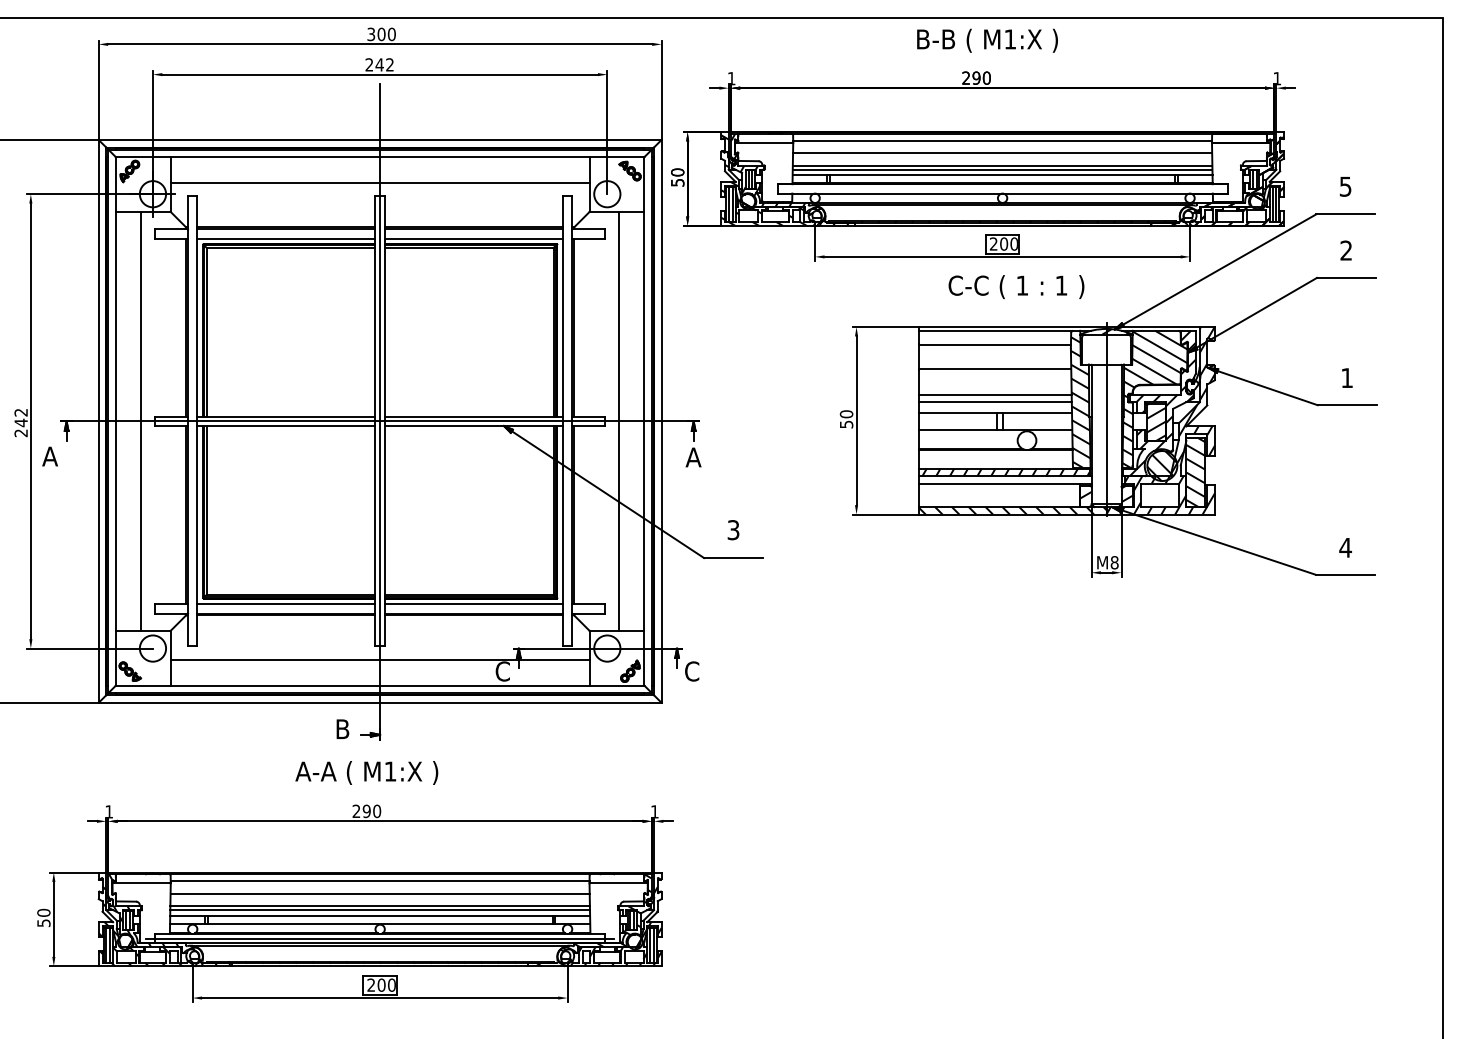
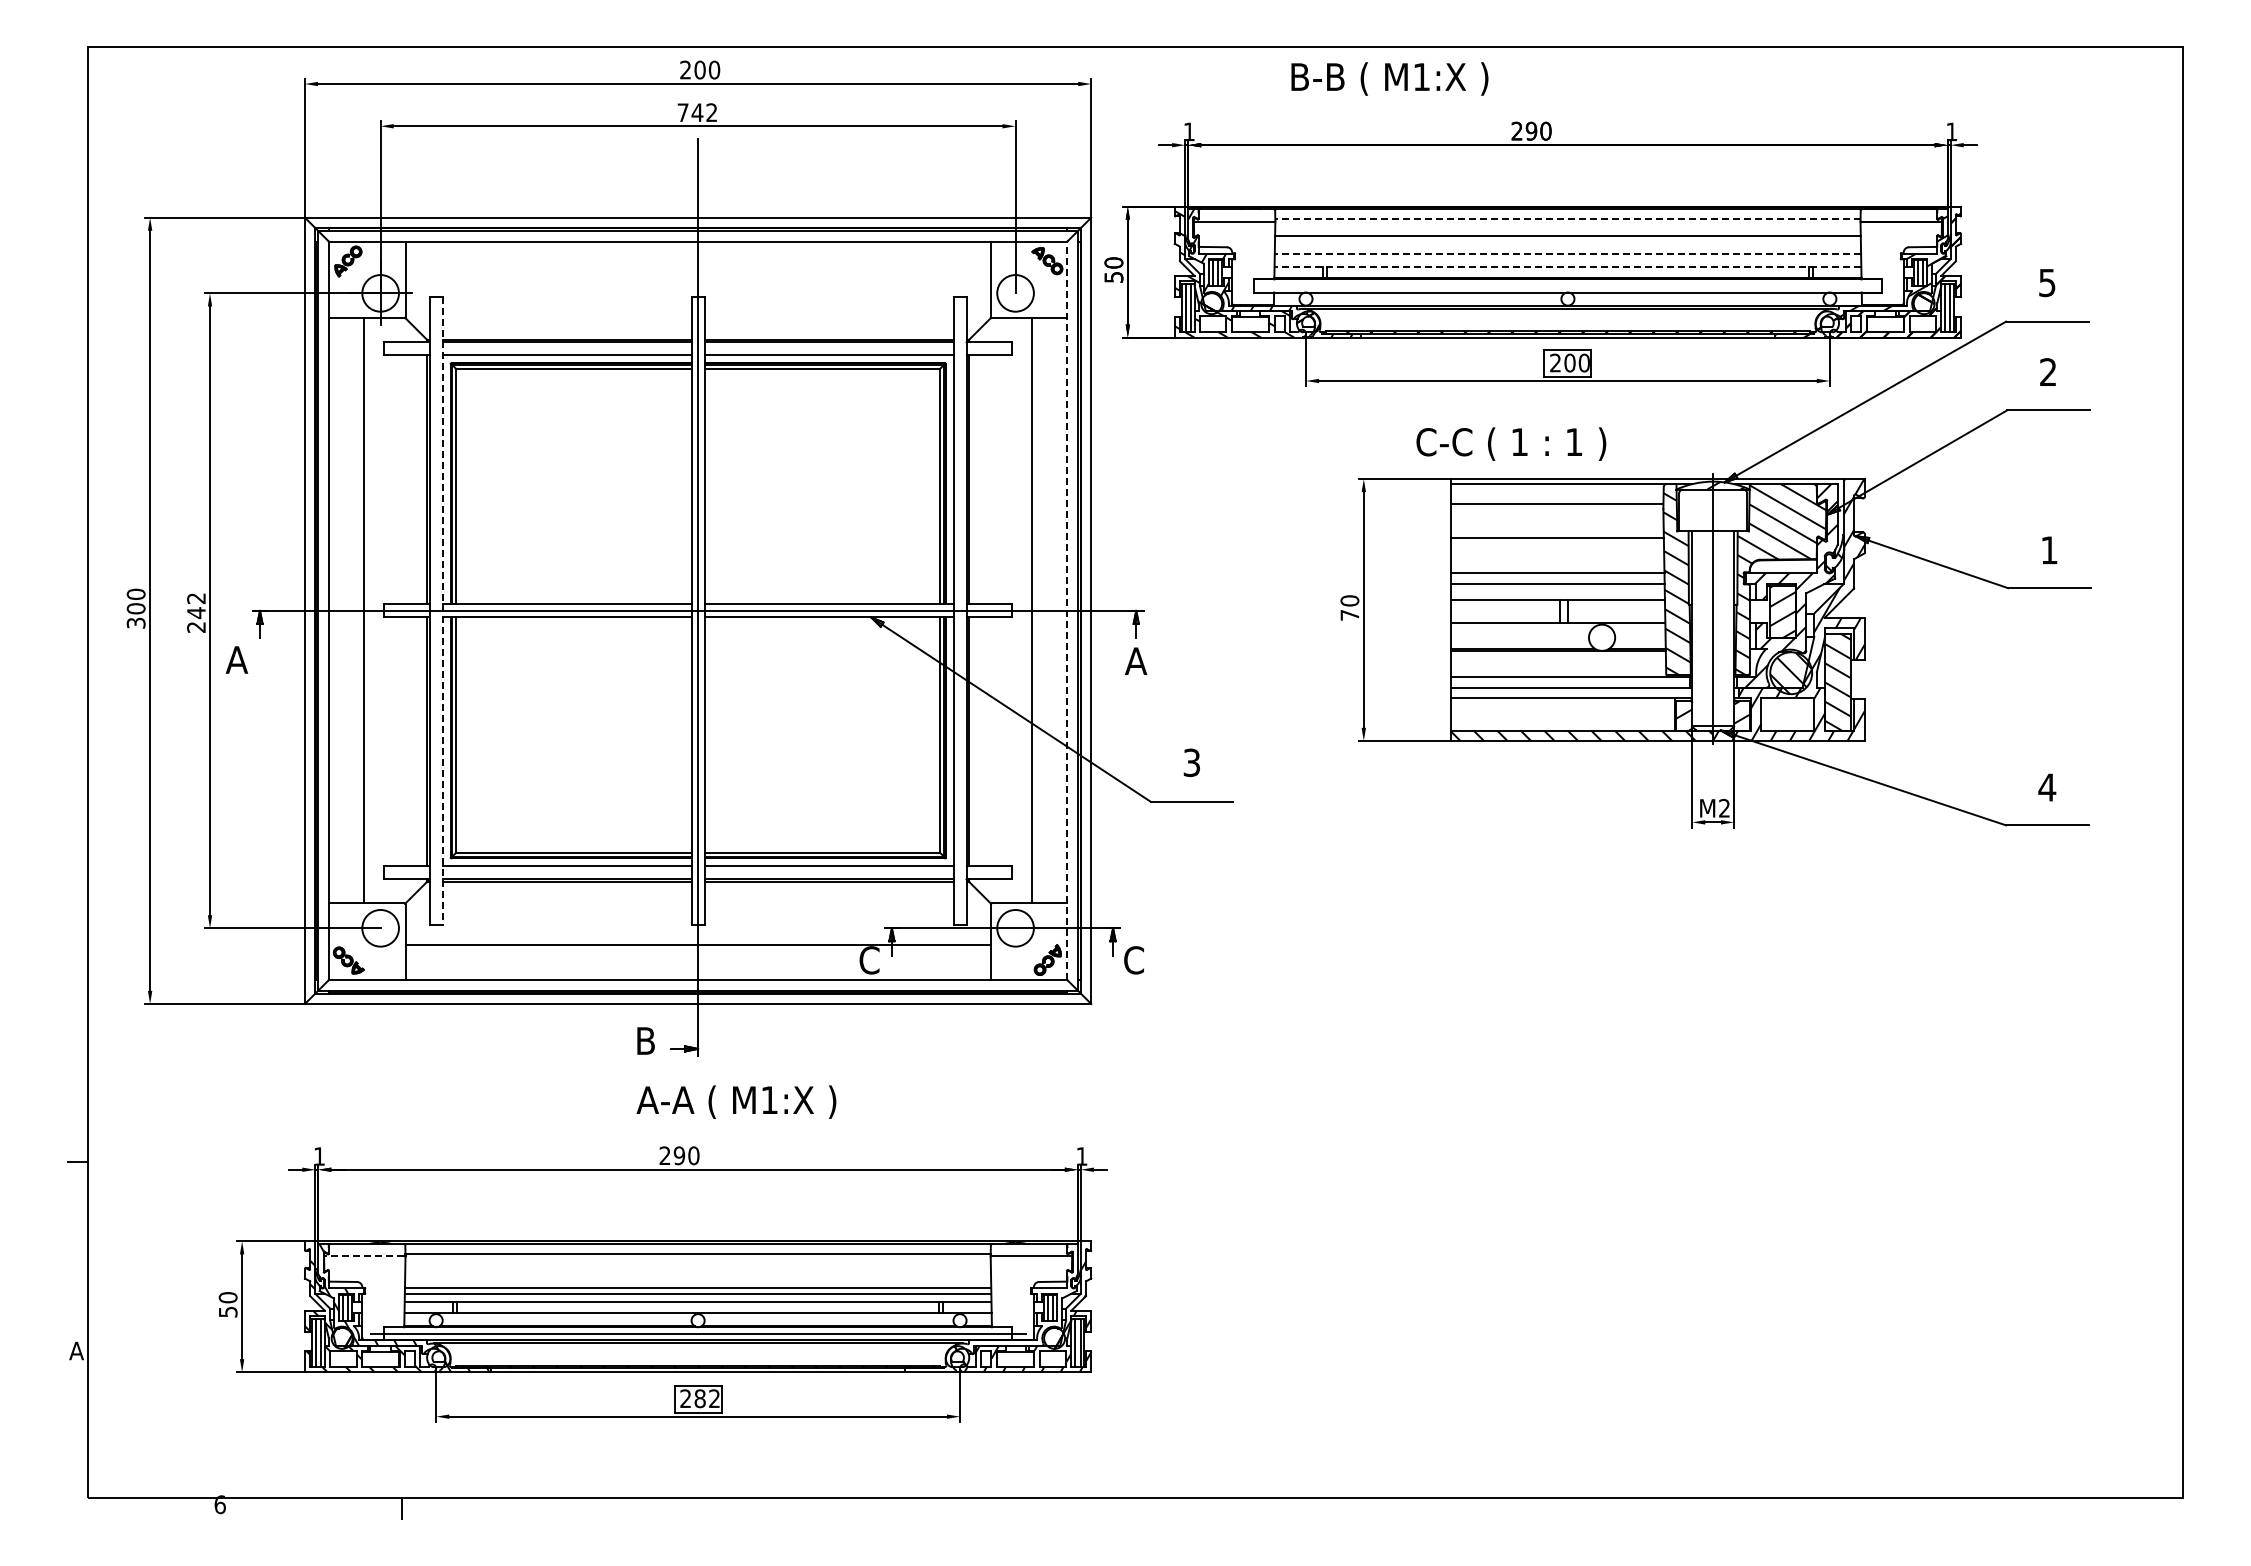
text: (371, 34) -> (685, 70), 300 -> 200
text: (987, 40) -> (1389, 78), moved
text: (368, 64) -> (682, 112), 242 -> 742
line: (1002, 140) -> (1567, 218), solid -> dashed
line: (1002, 165) -> (1567, 253), solid -> dashed
line: (1002, 169) -> (1567, 258), removed
line: (1002, 174) -> (1567, 266), solid -> dashed
line: (379, 182) -> (697, 277), removed
hatch: (1211, 182) -> (1860, 276), removed
text: (1016, 286) -> (1511, 443), moved
line: (197, 421) -> (442, 611), solid -> dashed
line: (644, 421) -> (1067, 610), solid -> dashed
text: (846, 424) -> (1349, 615), 50 -> 70
hatch: (1005, 472) -> (1572, 682), removed
text: (1114, 562) -> (1724, 808), 8 -> 2
text: (366, 772) -> (736, 1101), moved
line: (141, 883) -> (364, 1256), solid -> dashed
line: (379, 893) -> (697, 1270), removed
hatch: (594, 919) -> (997, 1307), removed
text: (386, 985) -> (707, 1398), 200 -> 282

